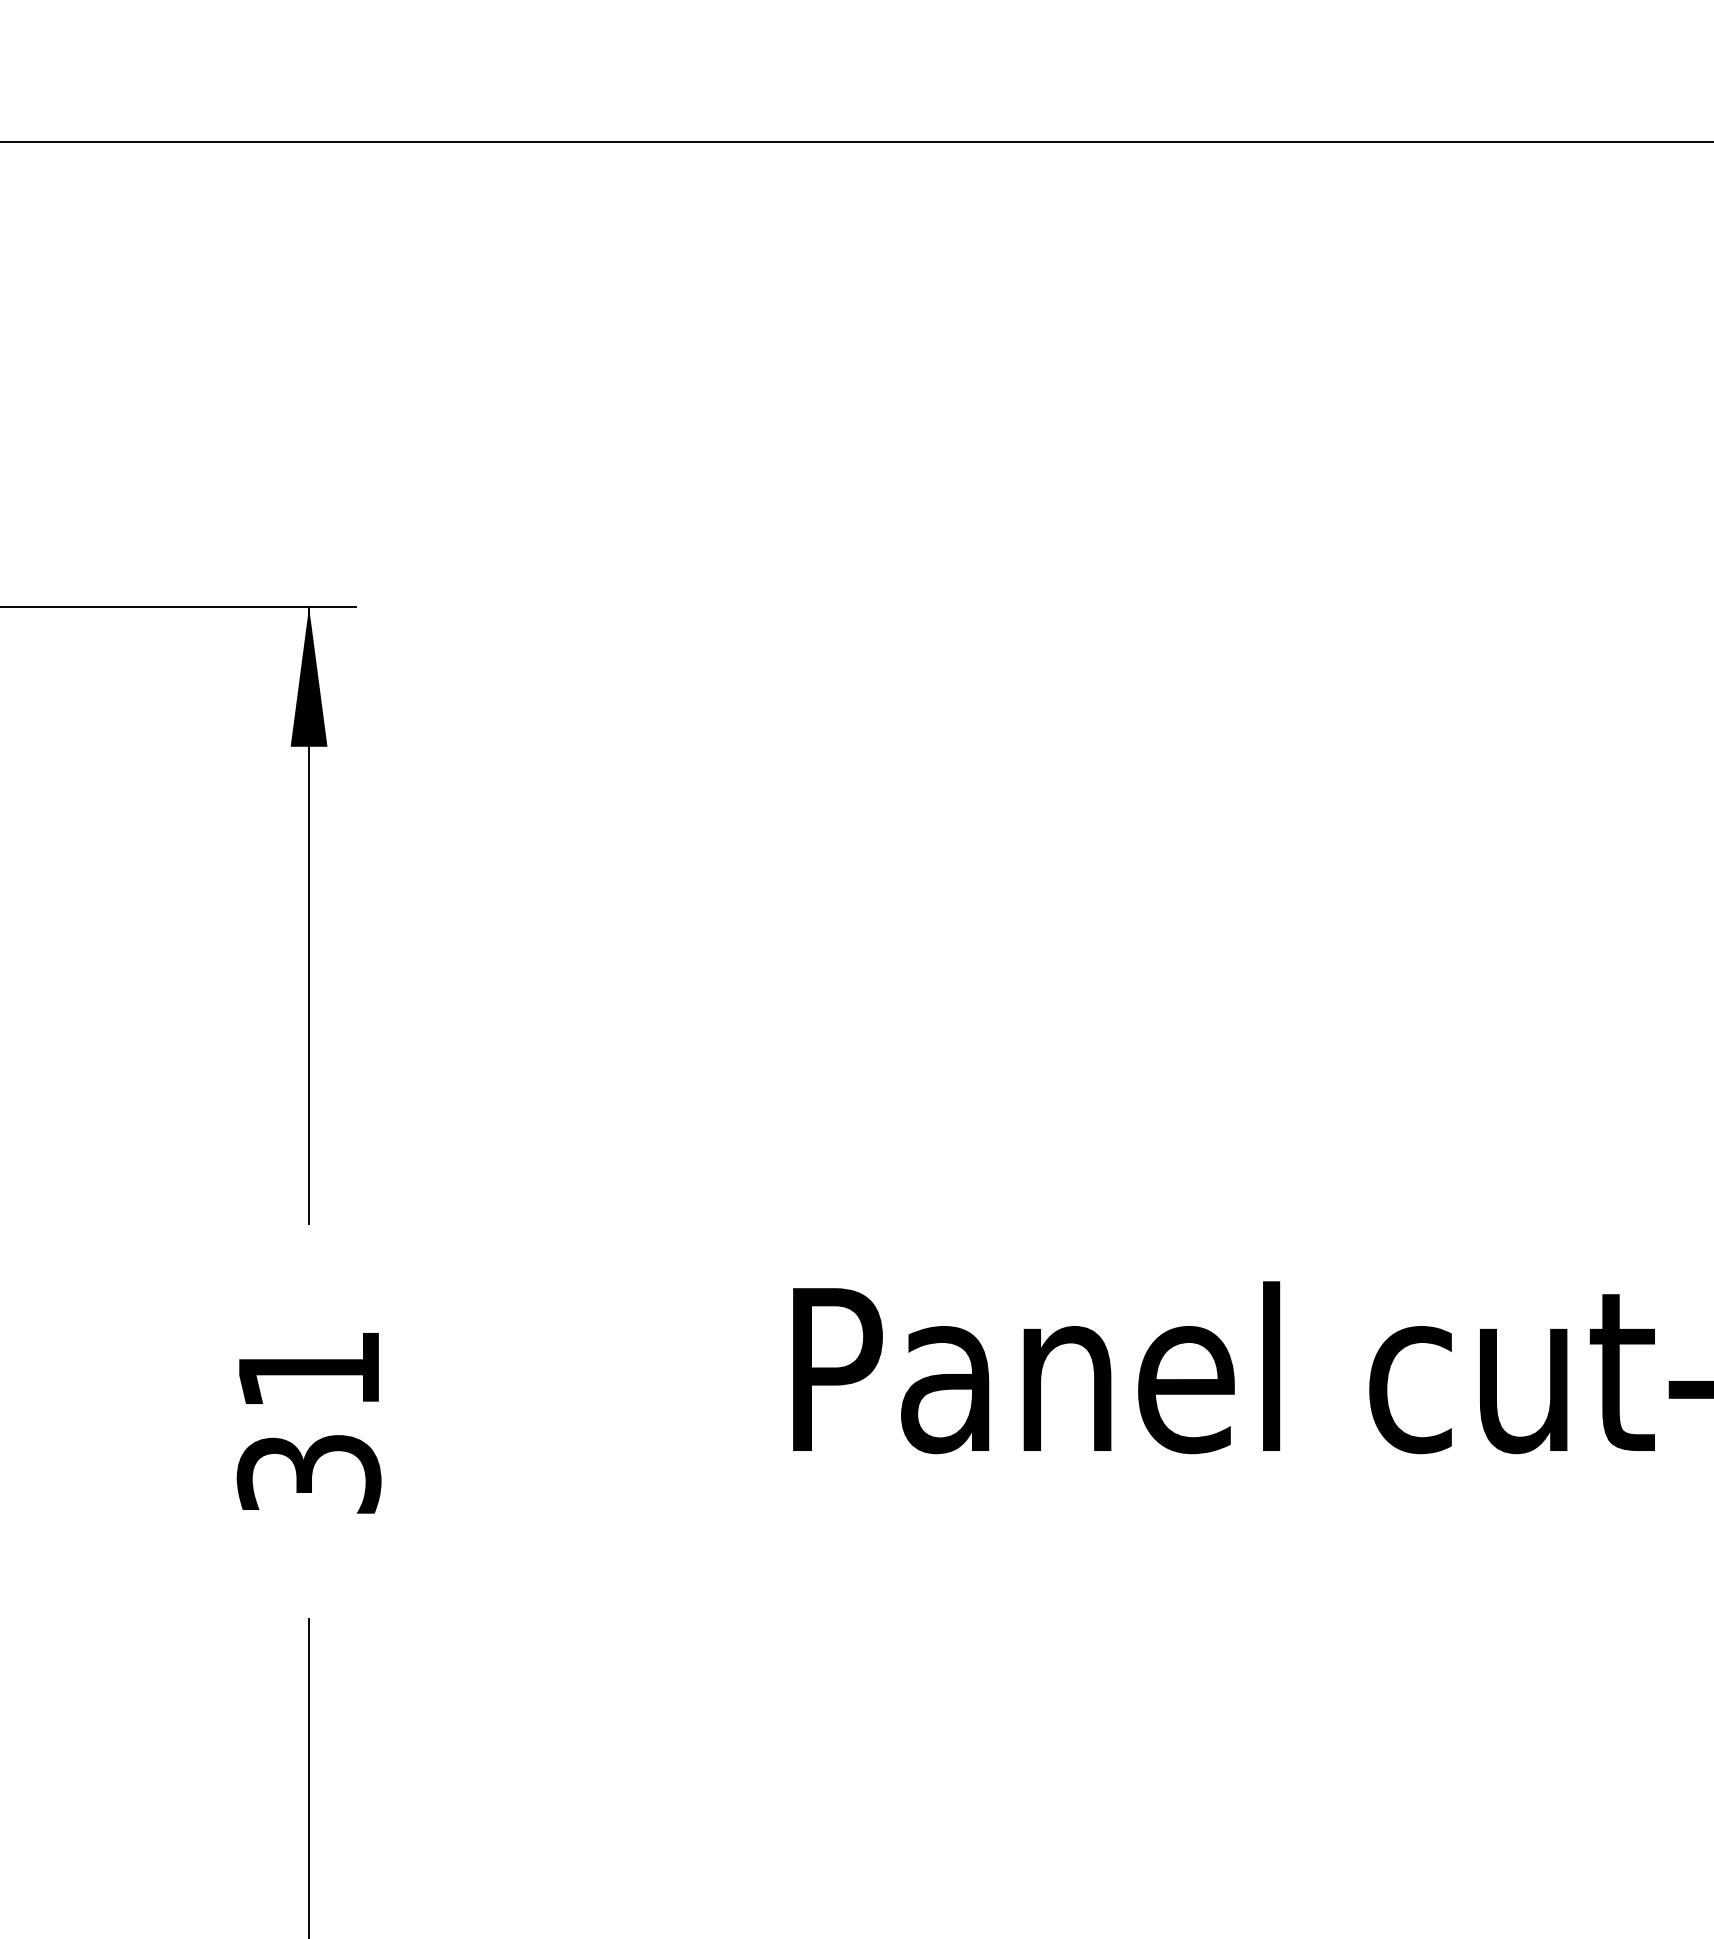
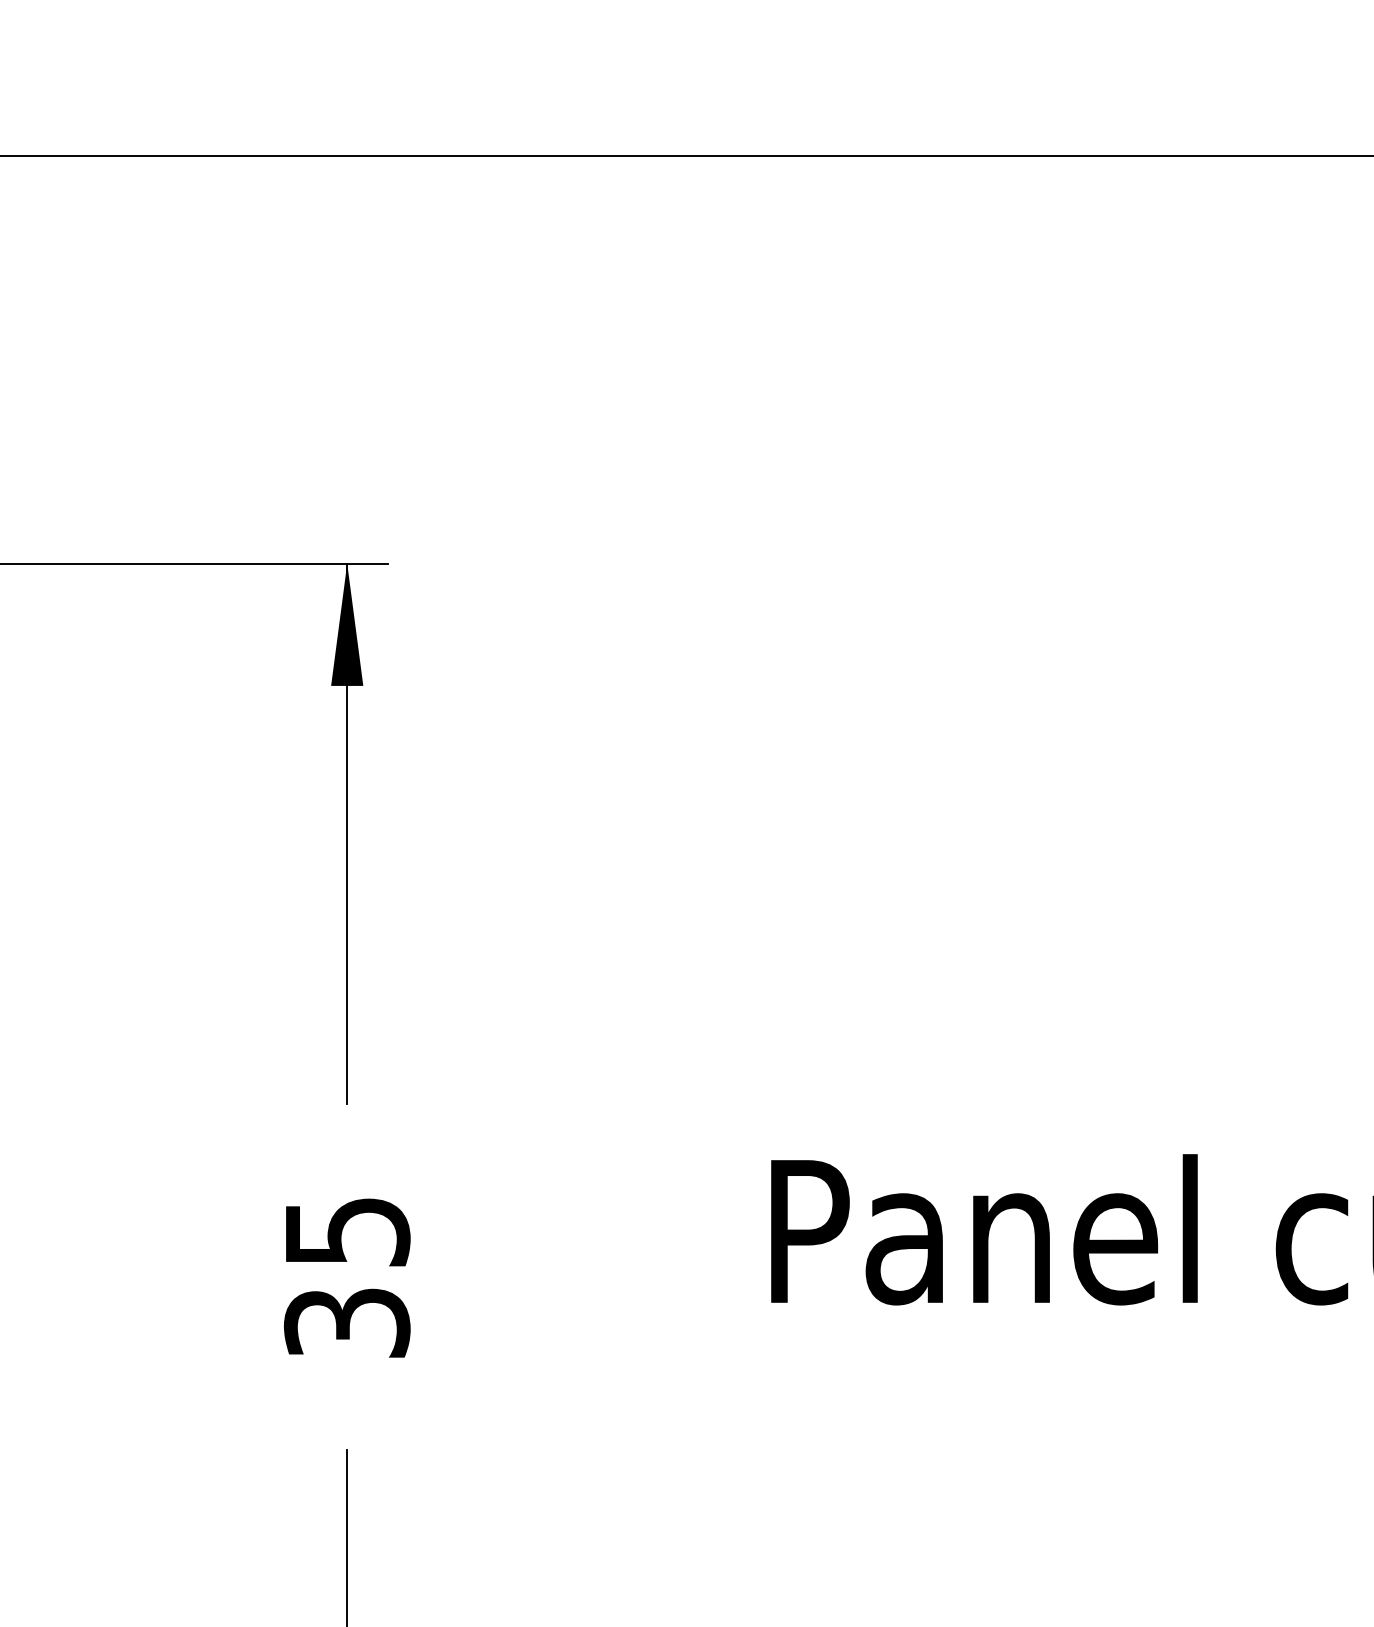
text: (310, 1370) -> (348, 1232), 31 -> 35

